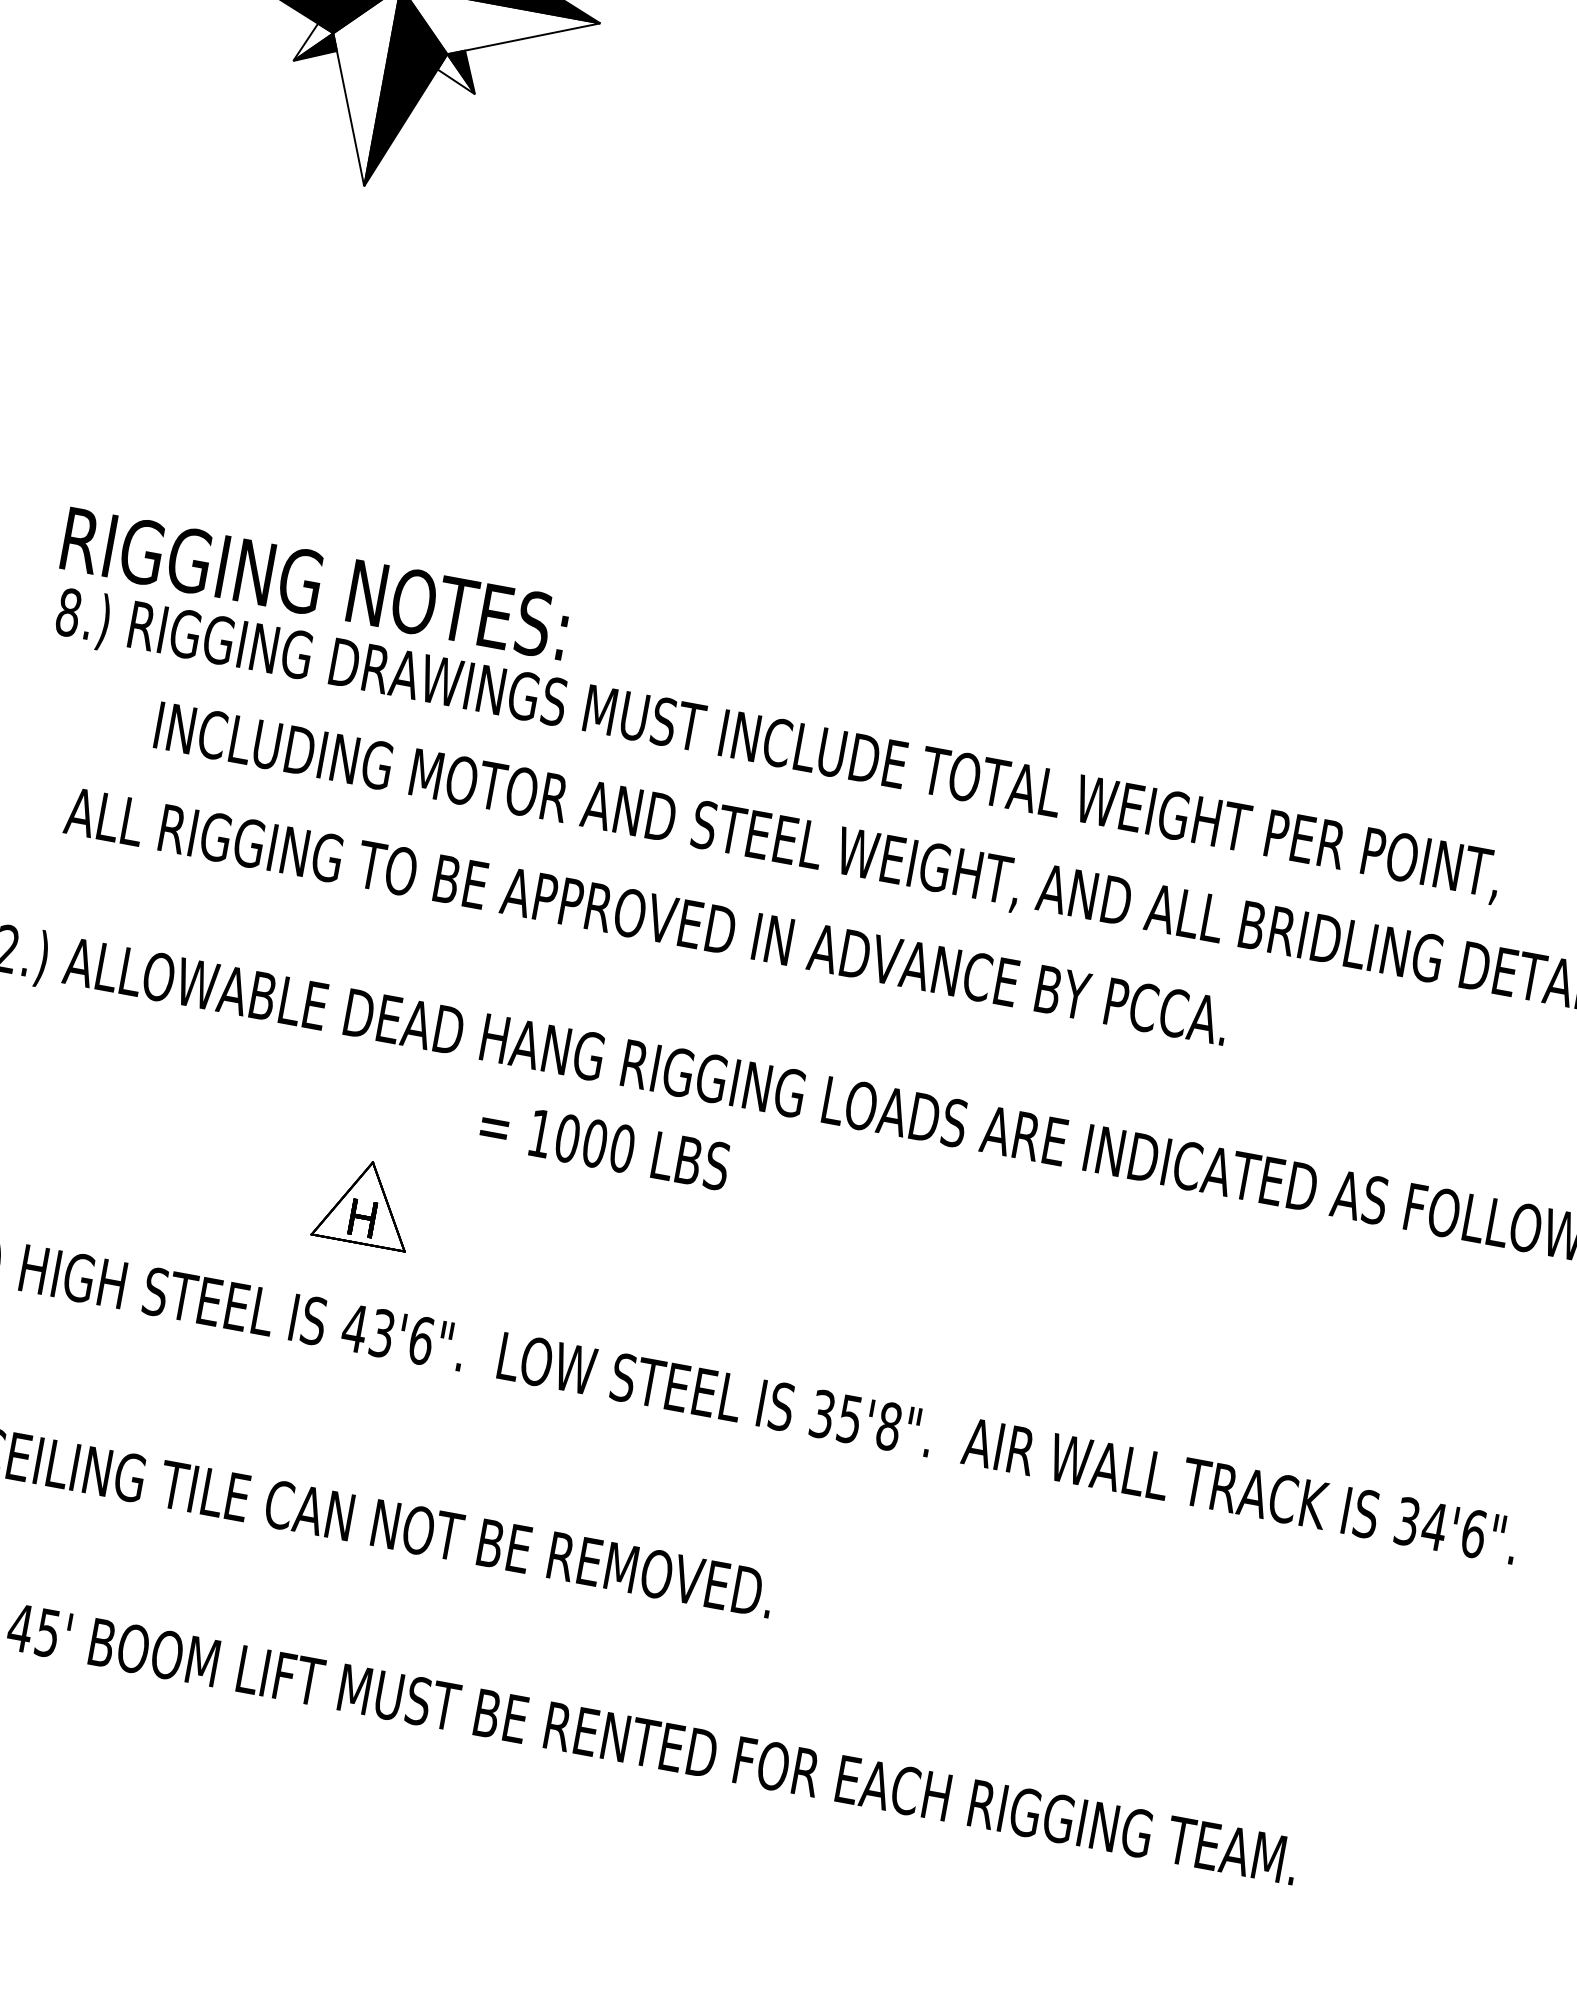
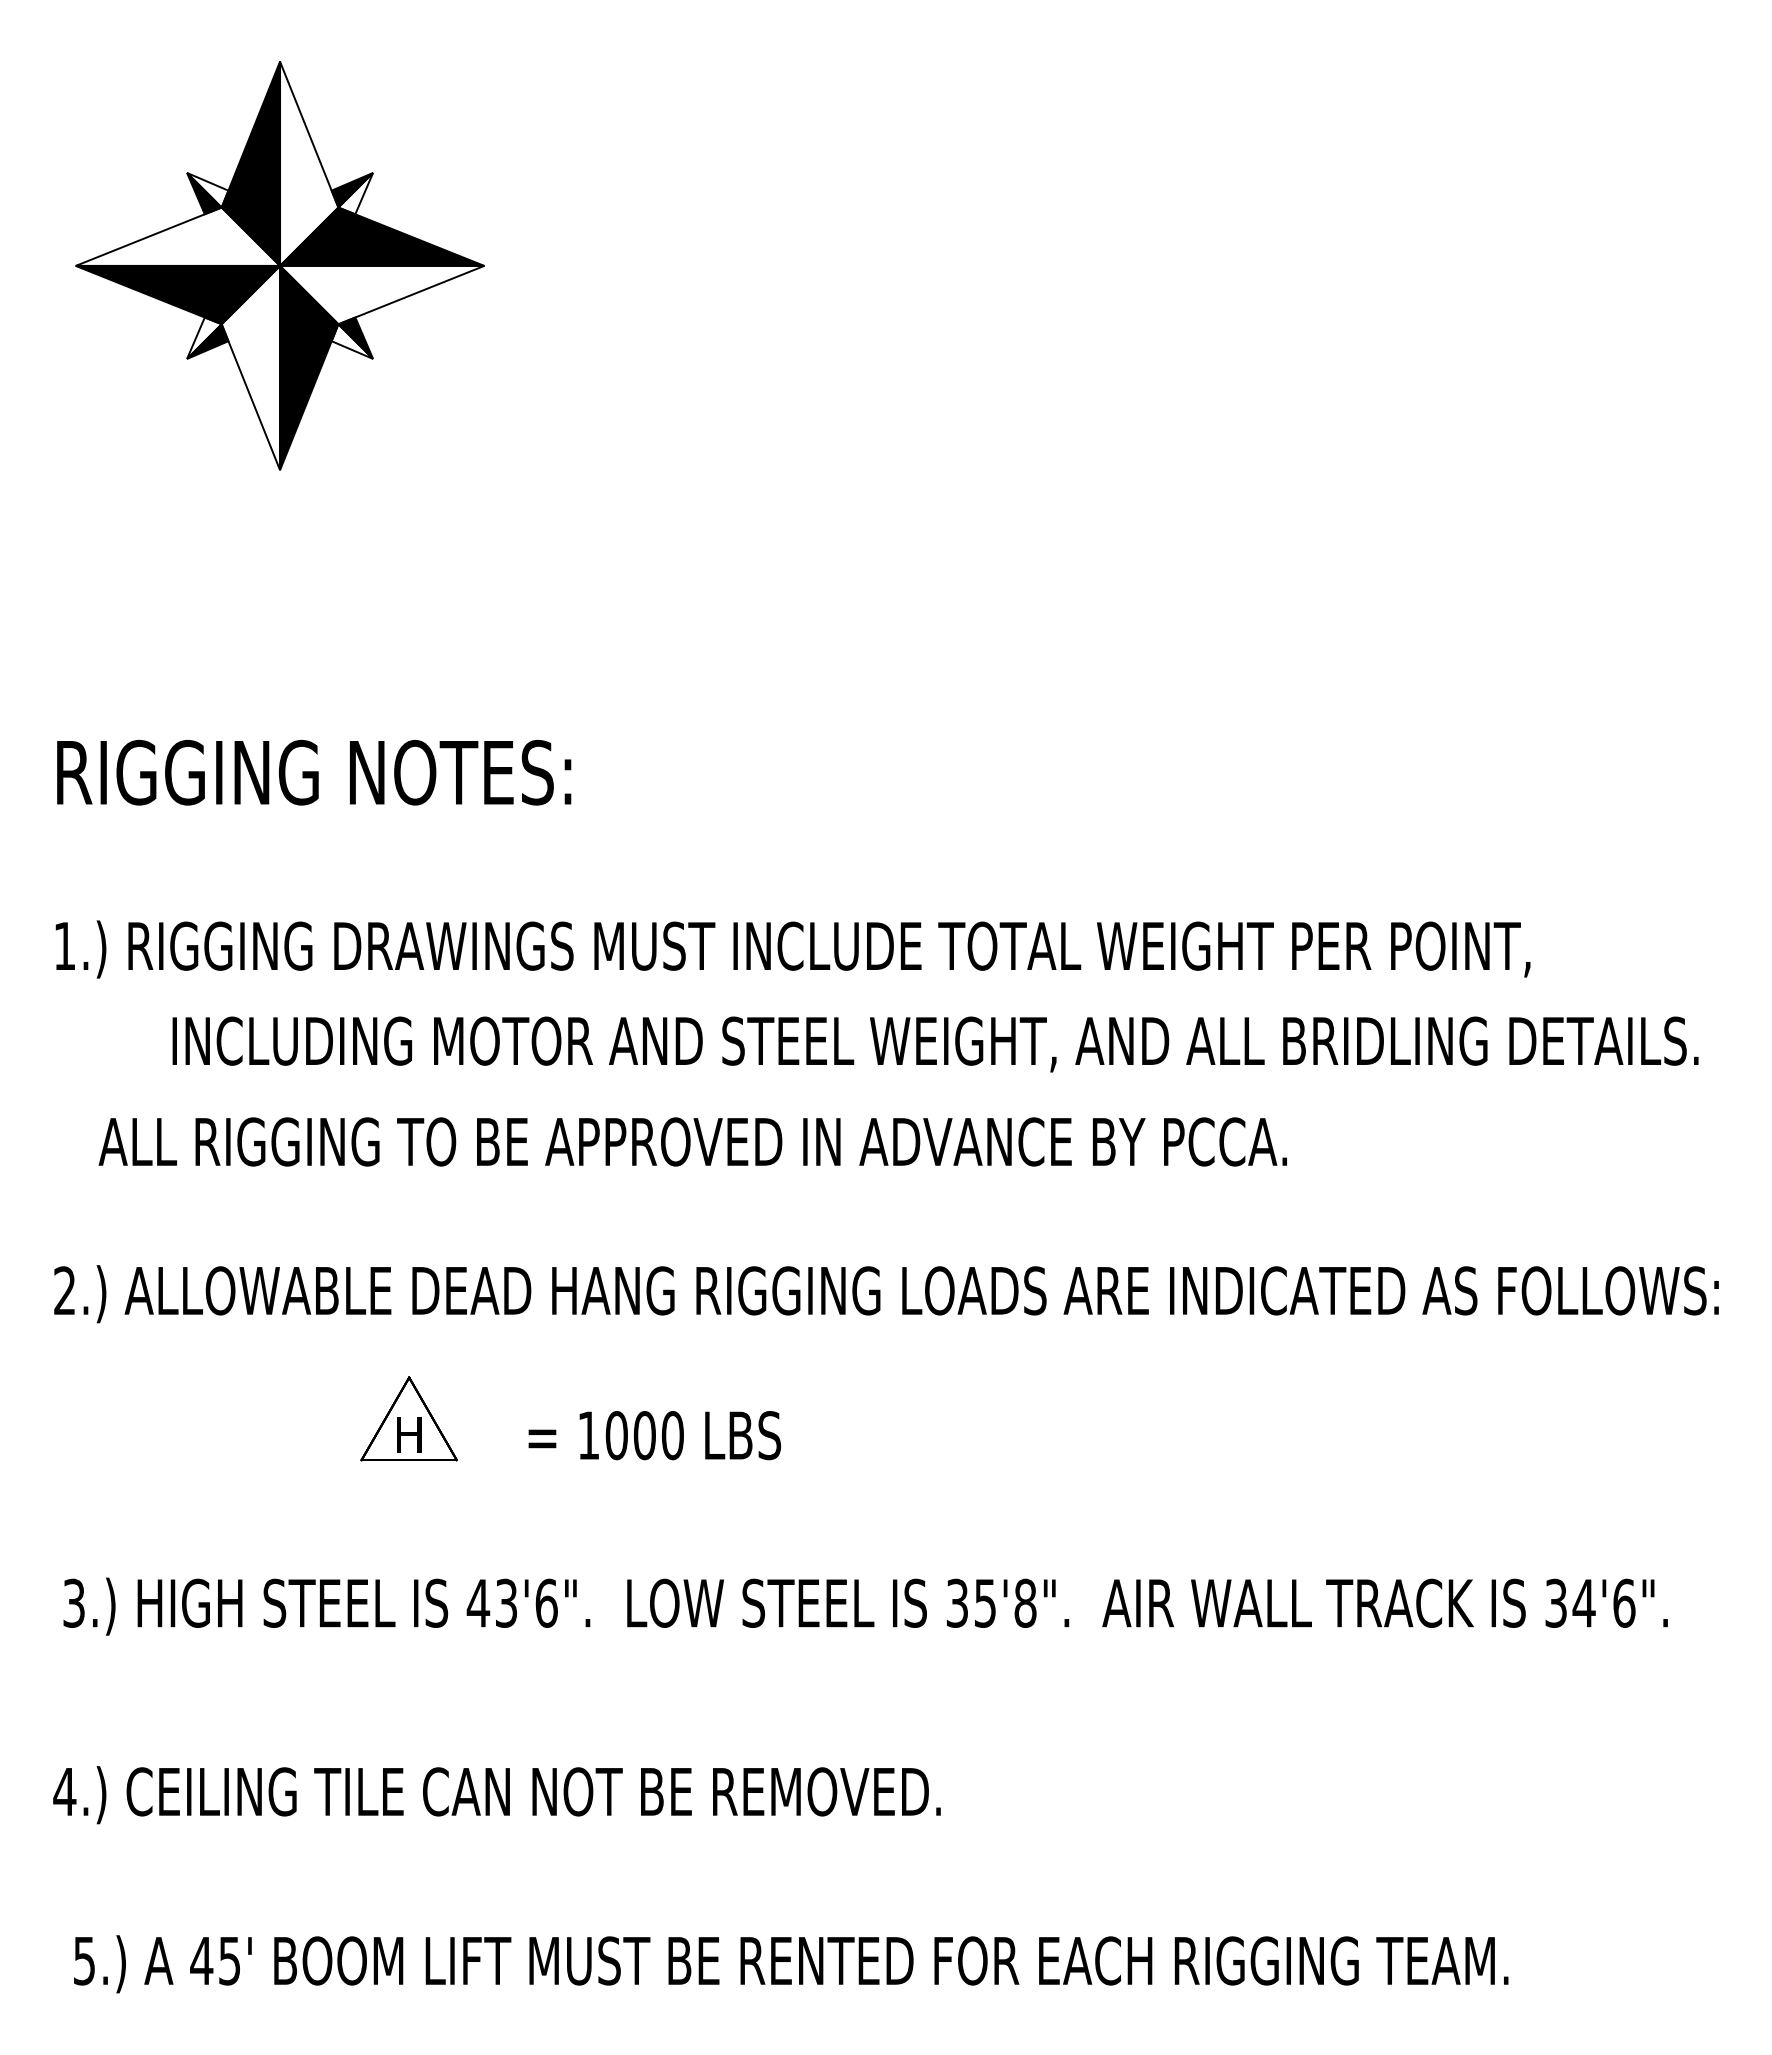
text: (315, 583) -> (314, 772), moved
text: (68, 611) -> (64, 945), 8.) -> 1.)
text: (604, 1145) -> (654, 1435), moved
part: (364, 1202) -> (408, 1418), moved

